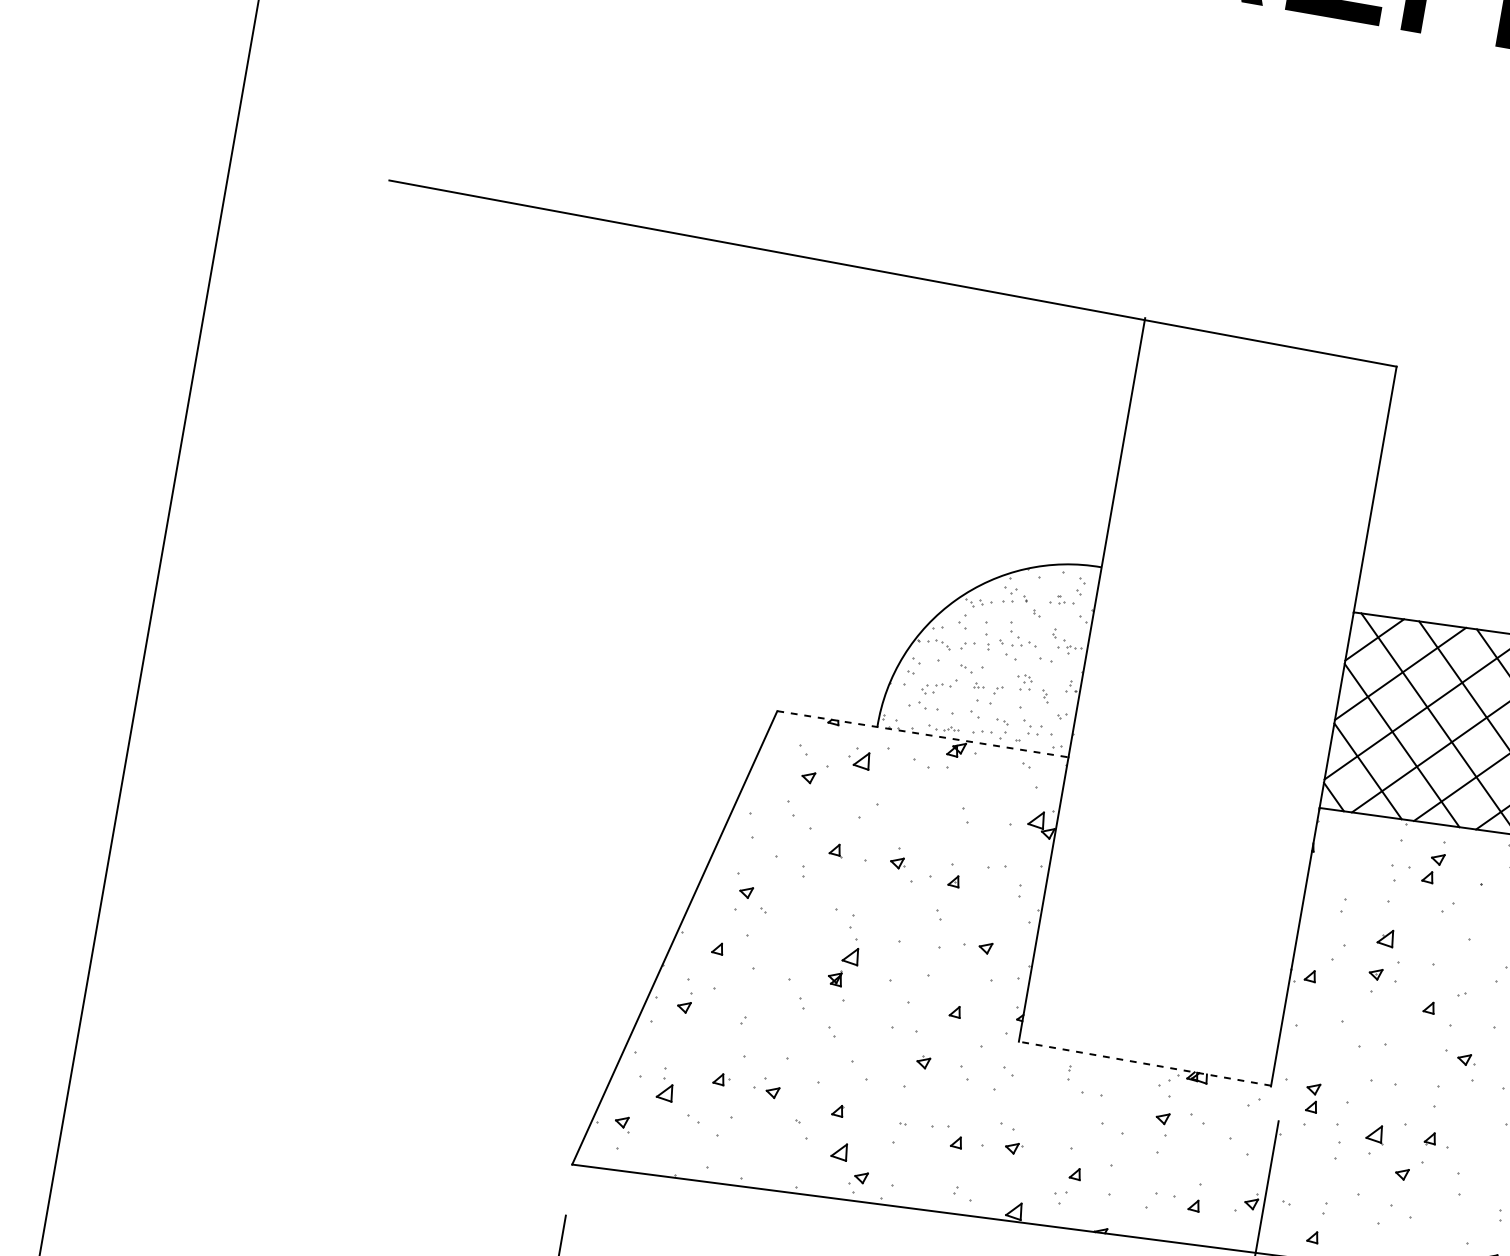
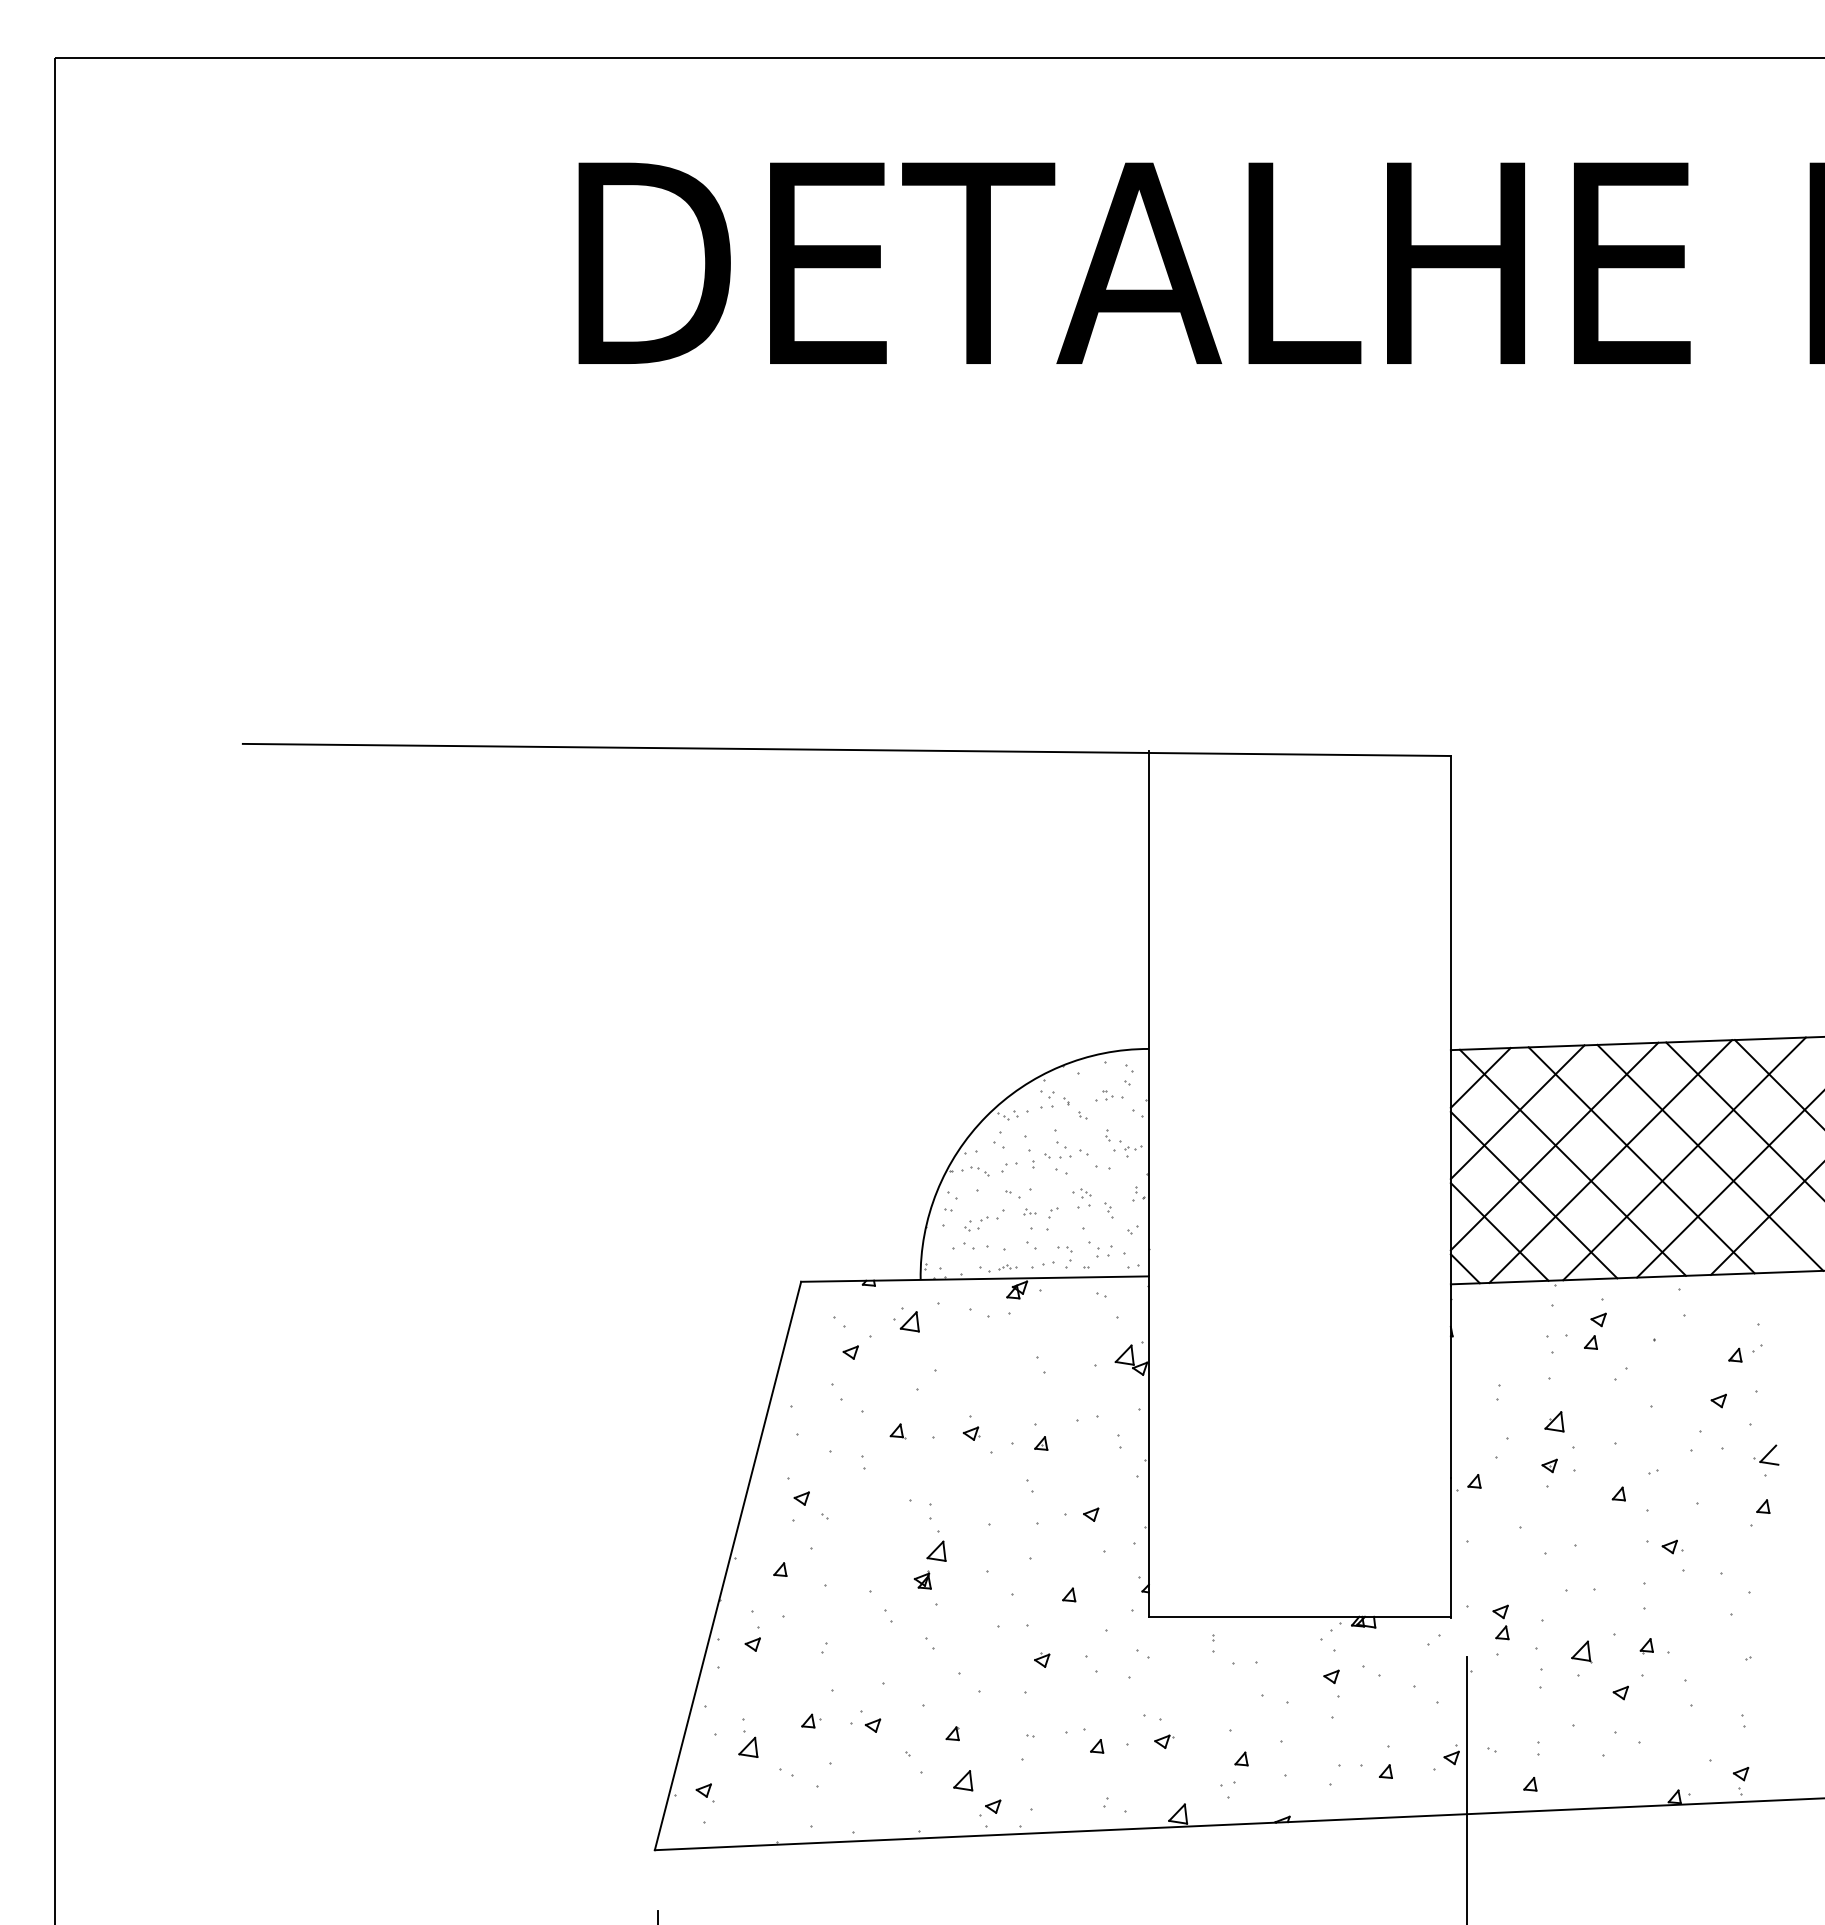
line: (923, 734) -> (975, 1279), dashed -> solid
line: (1144, 1063) -> (1299, 1616), dashed -> solid

